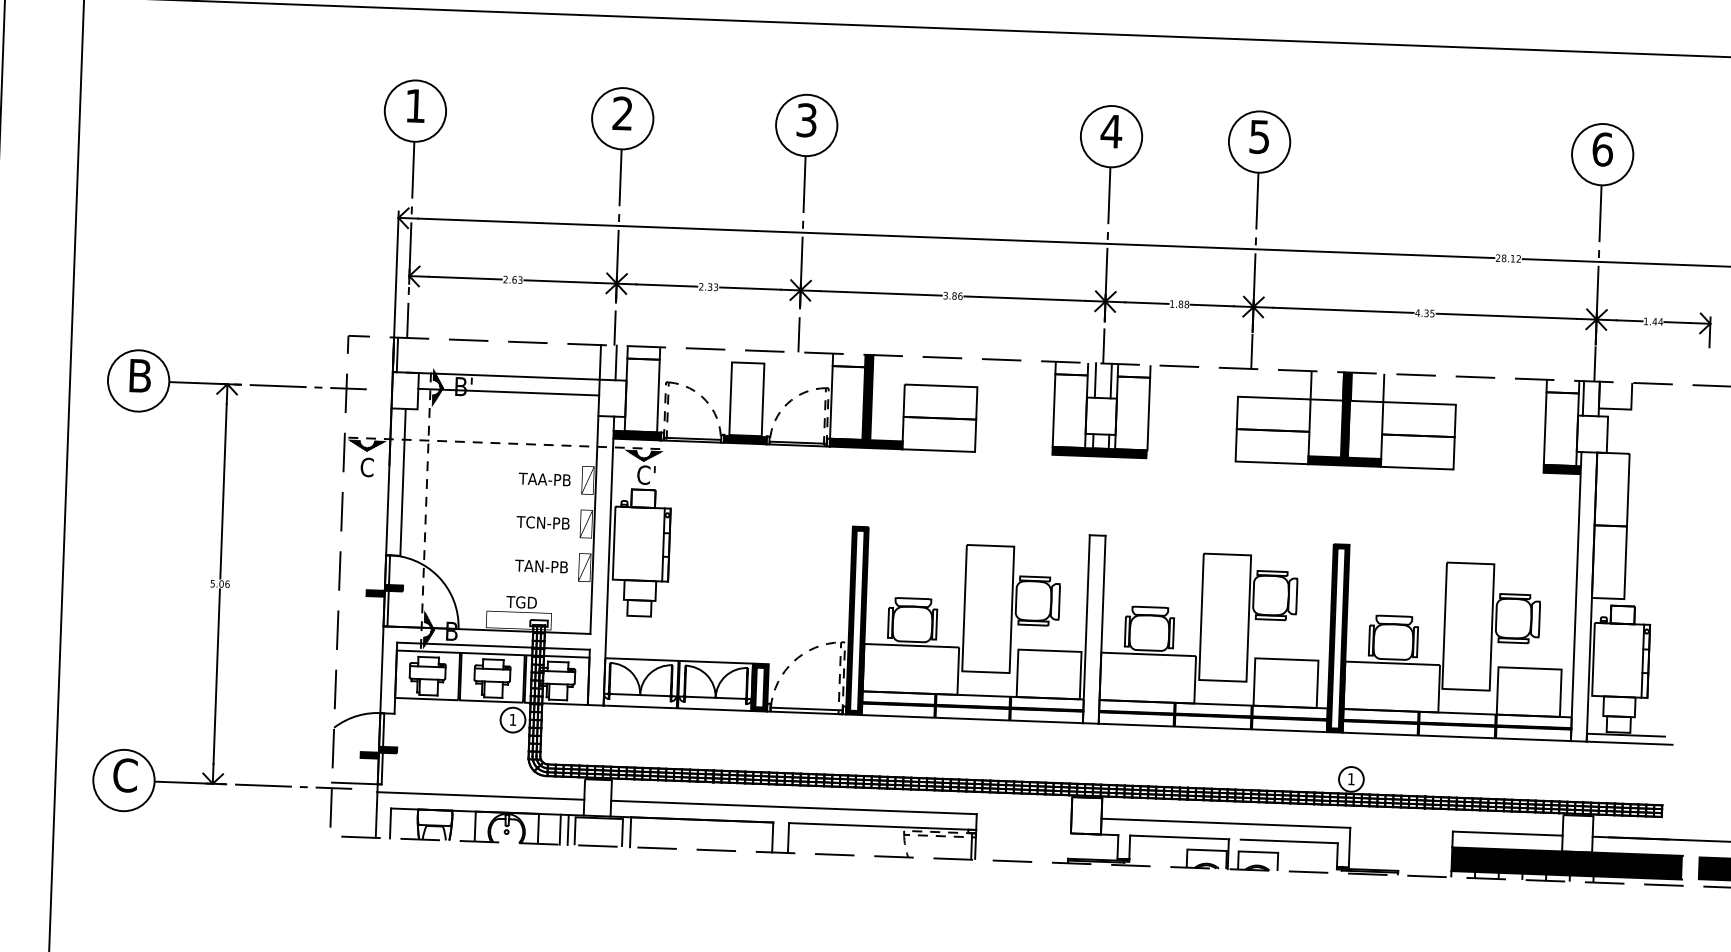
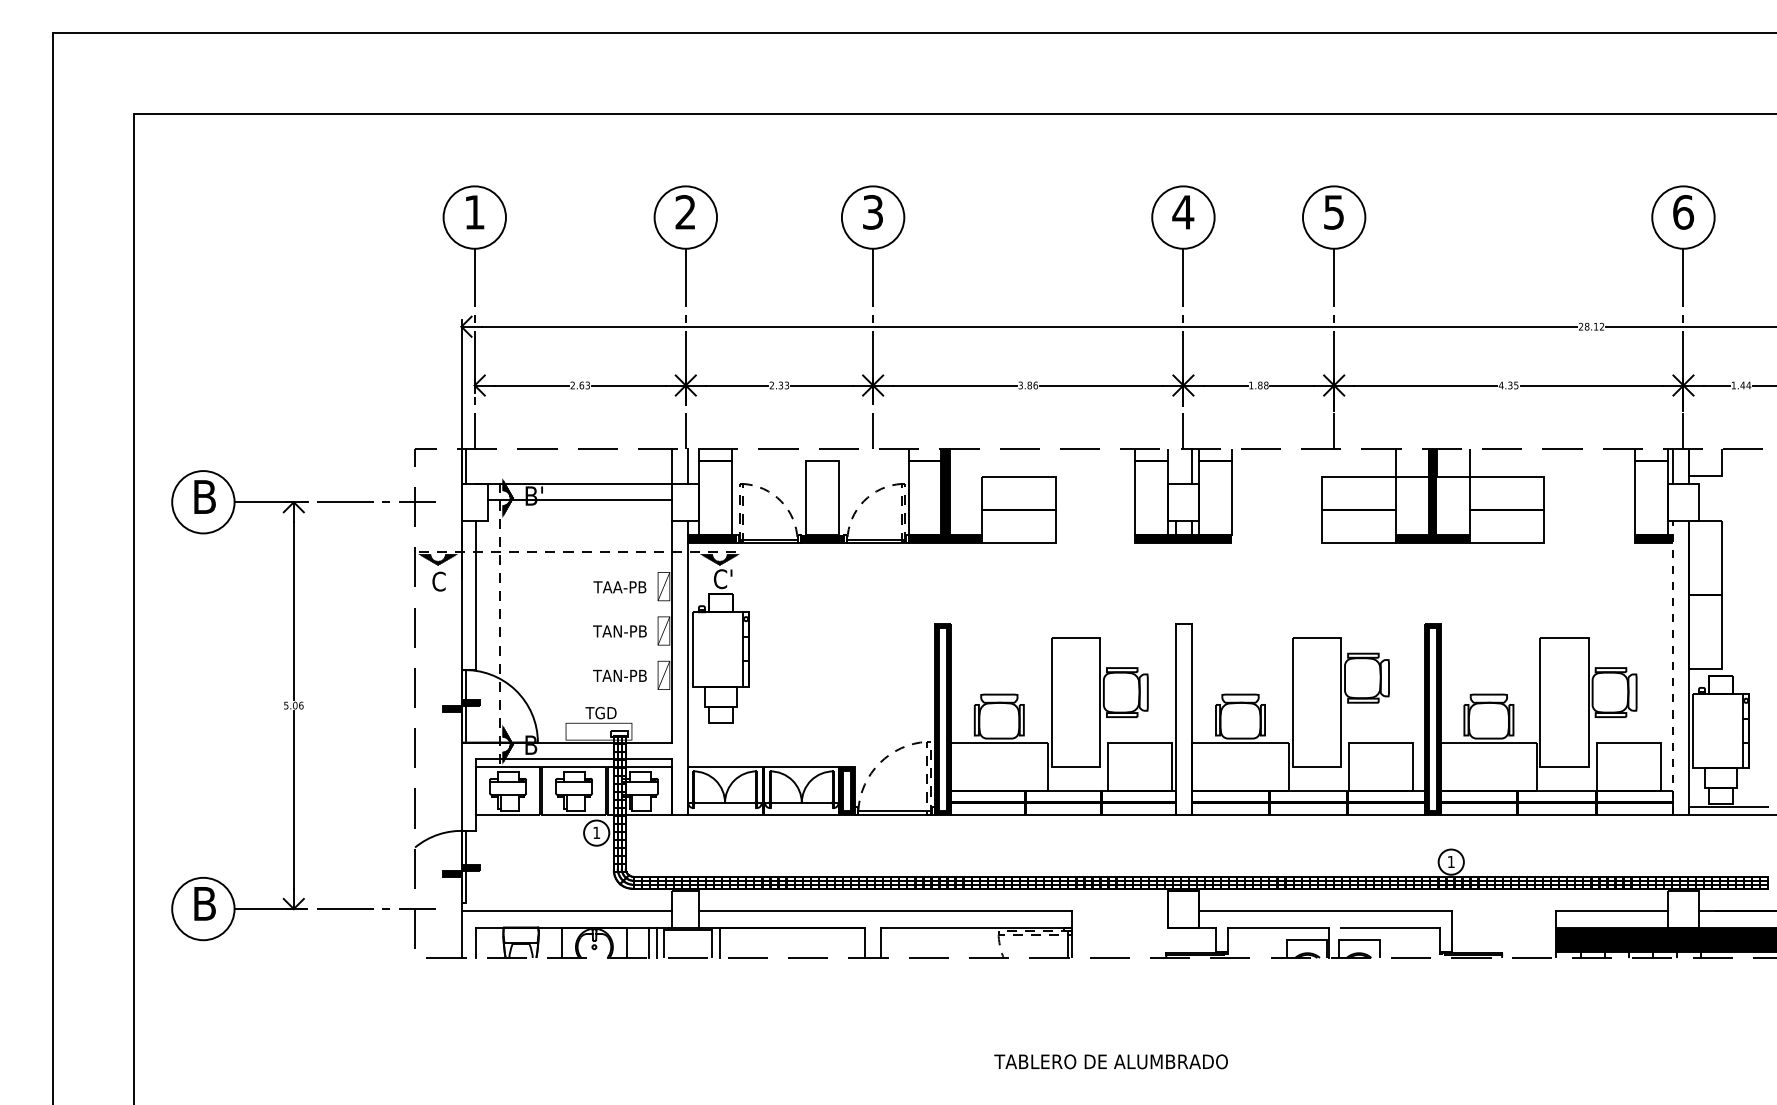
line: (1095, 379) -> (1176, 465), removed
text: (544, 522) -> (621, 631), TCN-PB -> TAN-PB
line: (1576, 596) -> (1673, 667), solid -> dashed
text: (125, 775) -> (204, 903), C -> B
line: (357, 783) -> (440, 903), removed

